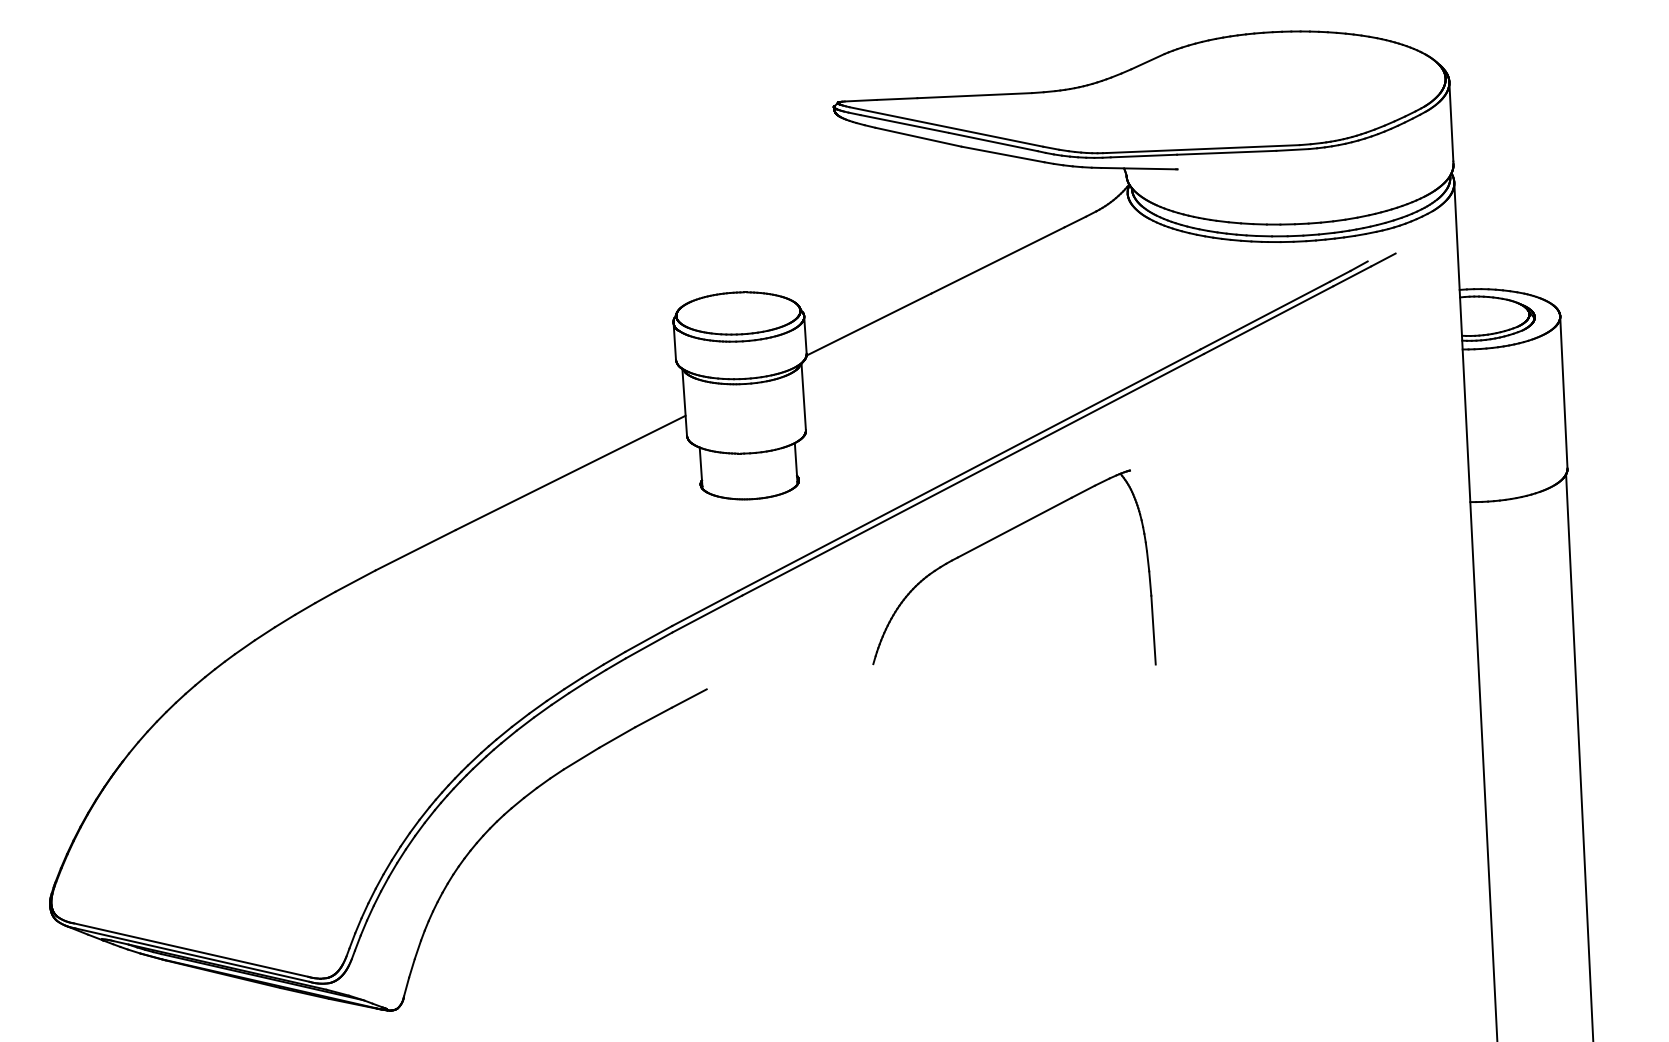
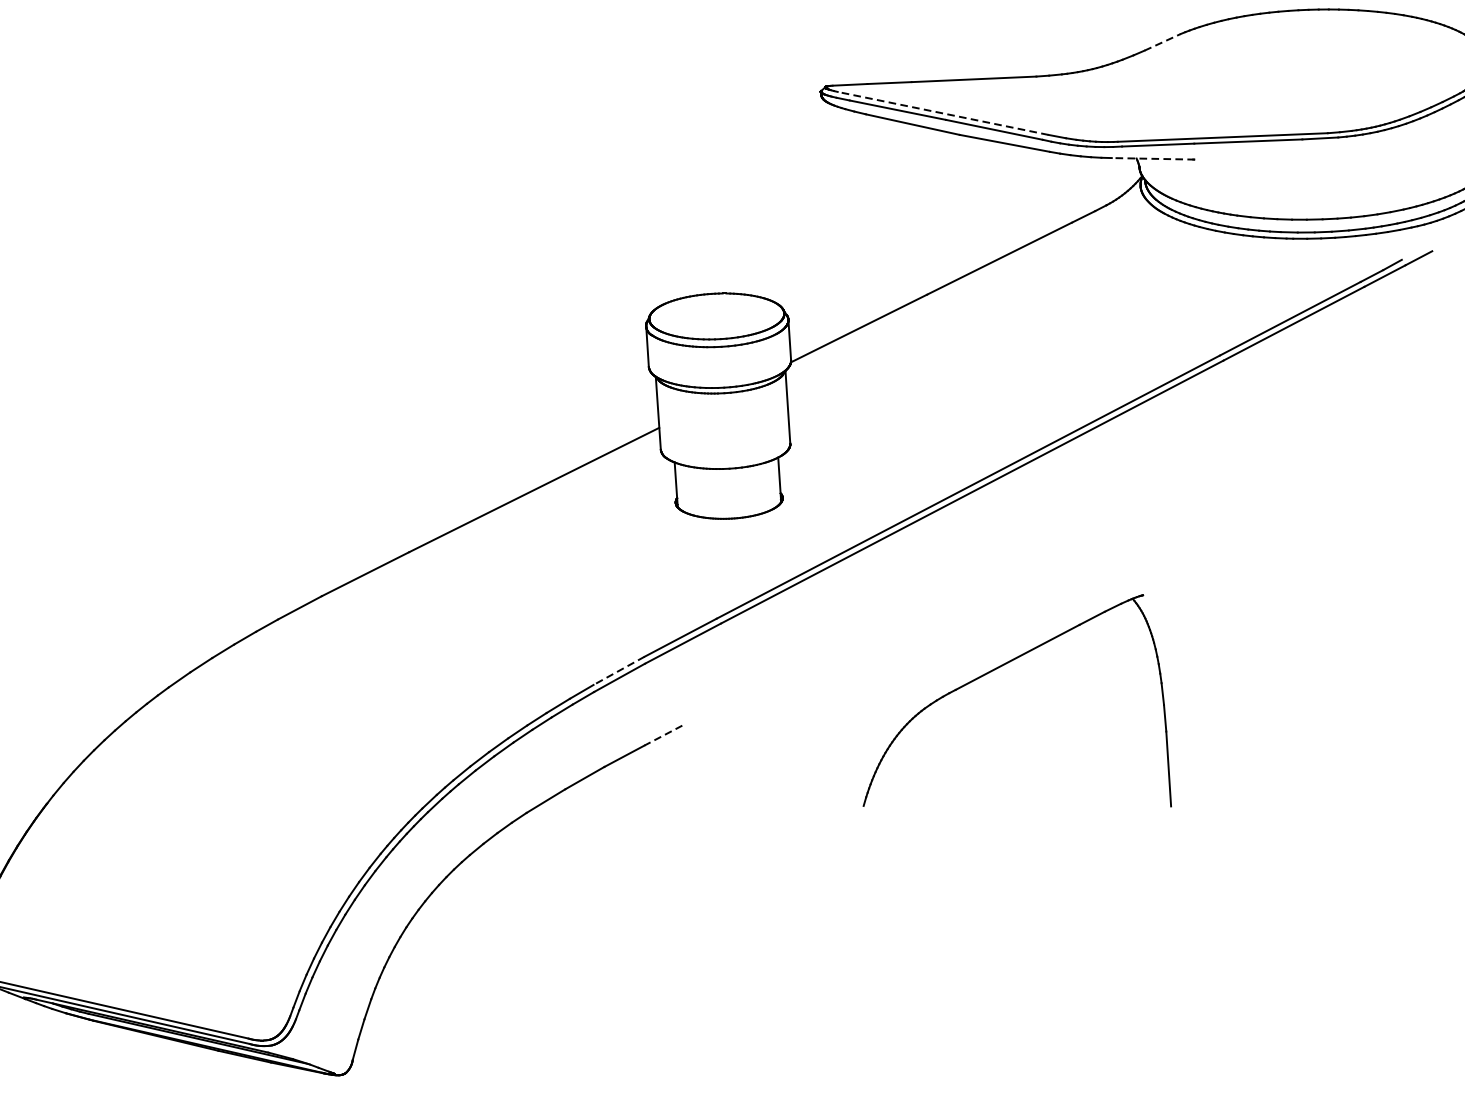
line: (1148, 61) -> (1163, 42), solid -> dashed
line: (946, 126) -> (943, 112), solid -> dashed
line: (1138, 168) -> (1152, 158), solid -> dashed
part: (998, 537) -> (999, 668), moved
line: (648, 638) -> (618, 670), solid -> dashed
line: (689, 698) -> (663, 735), solid -> dashed

